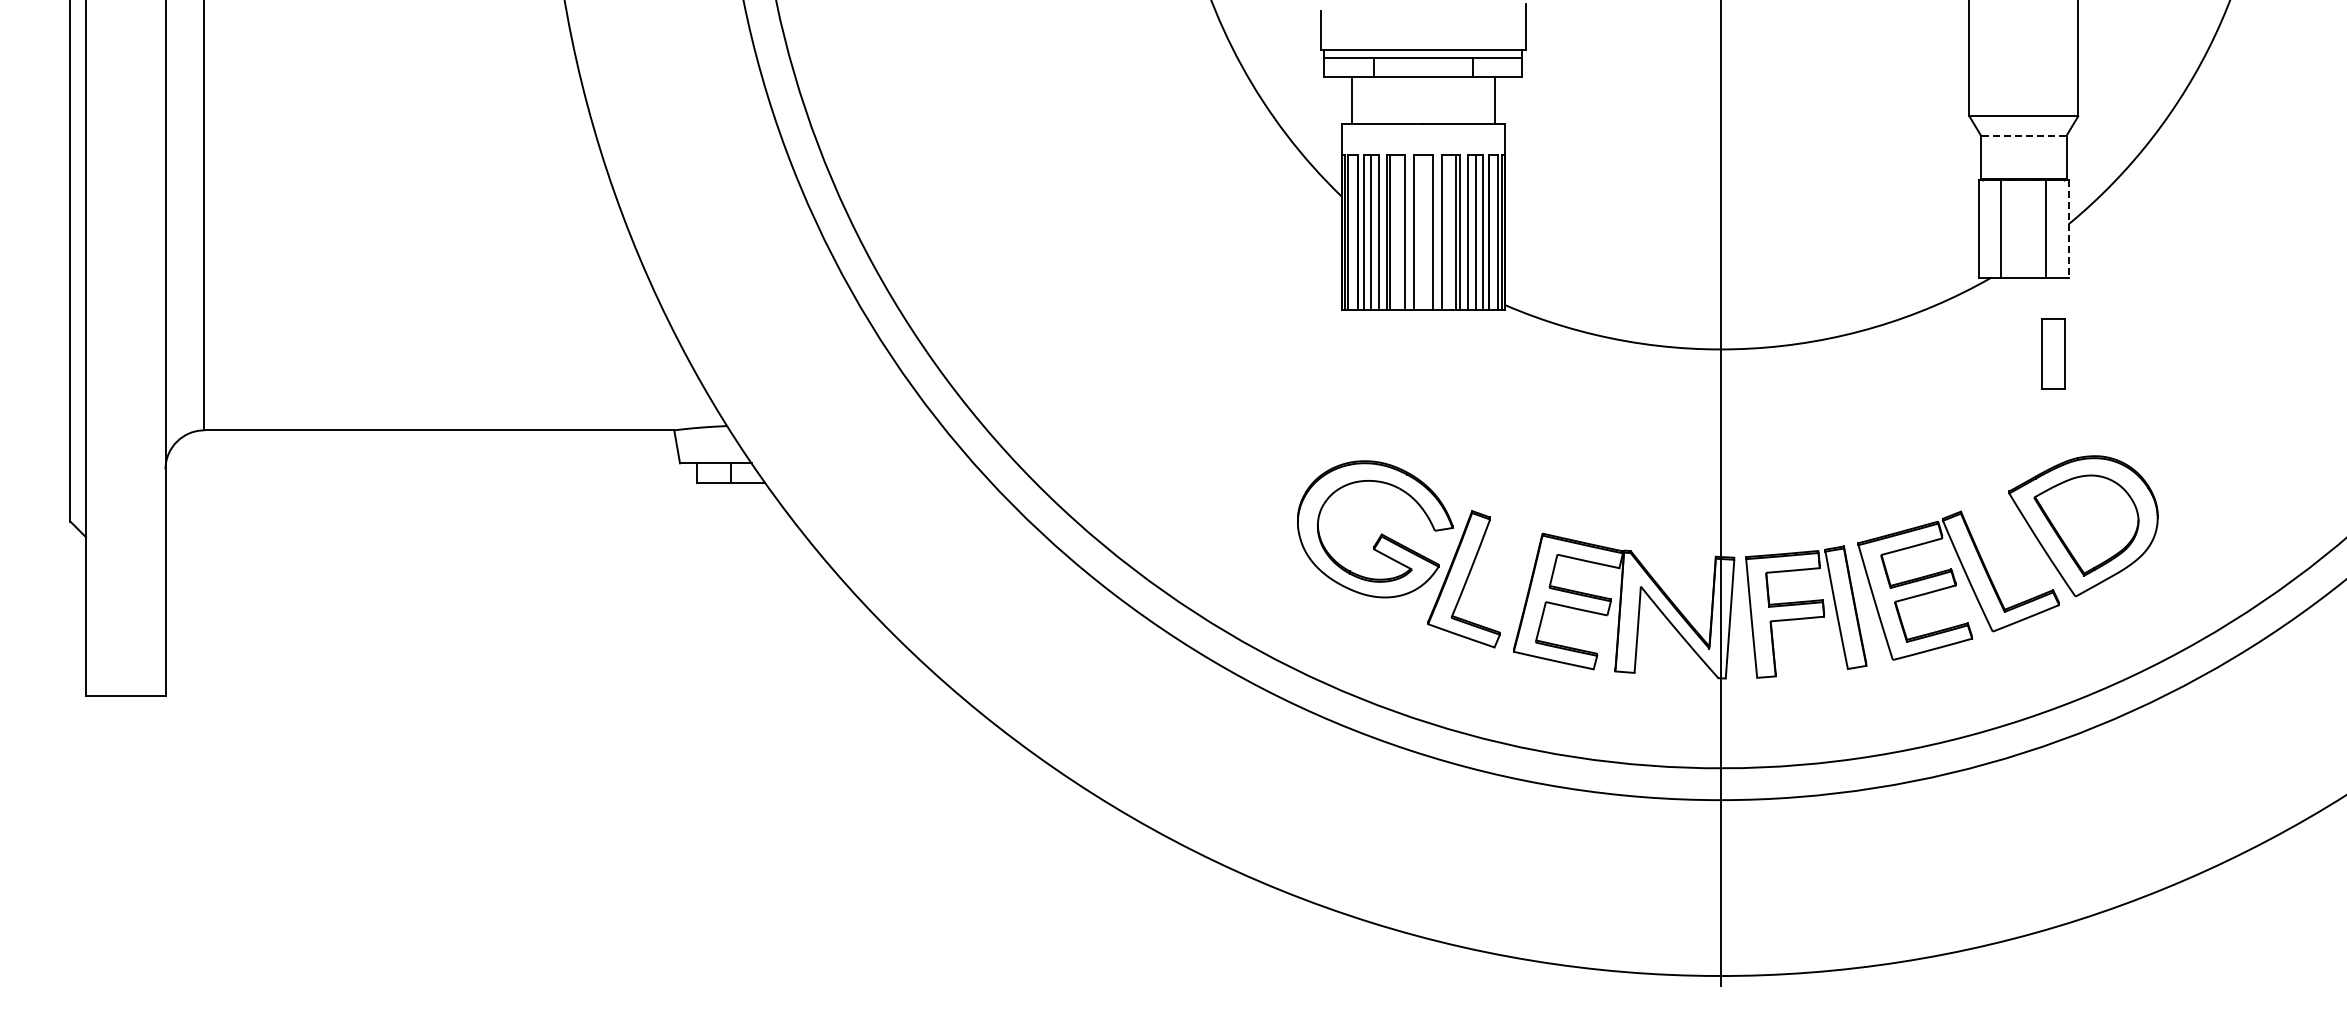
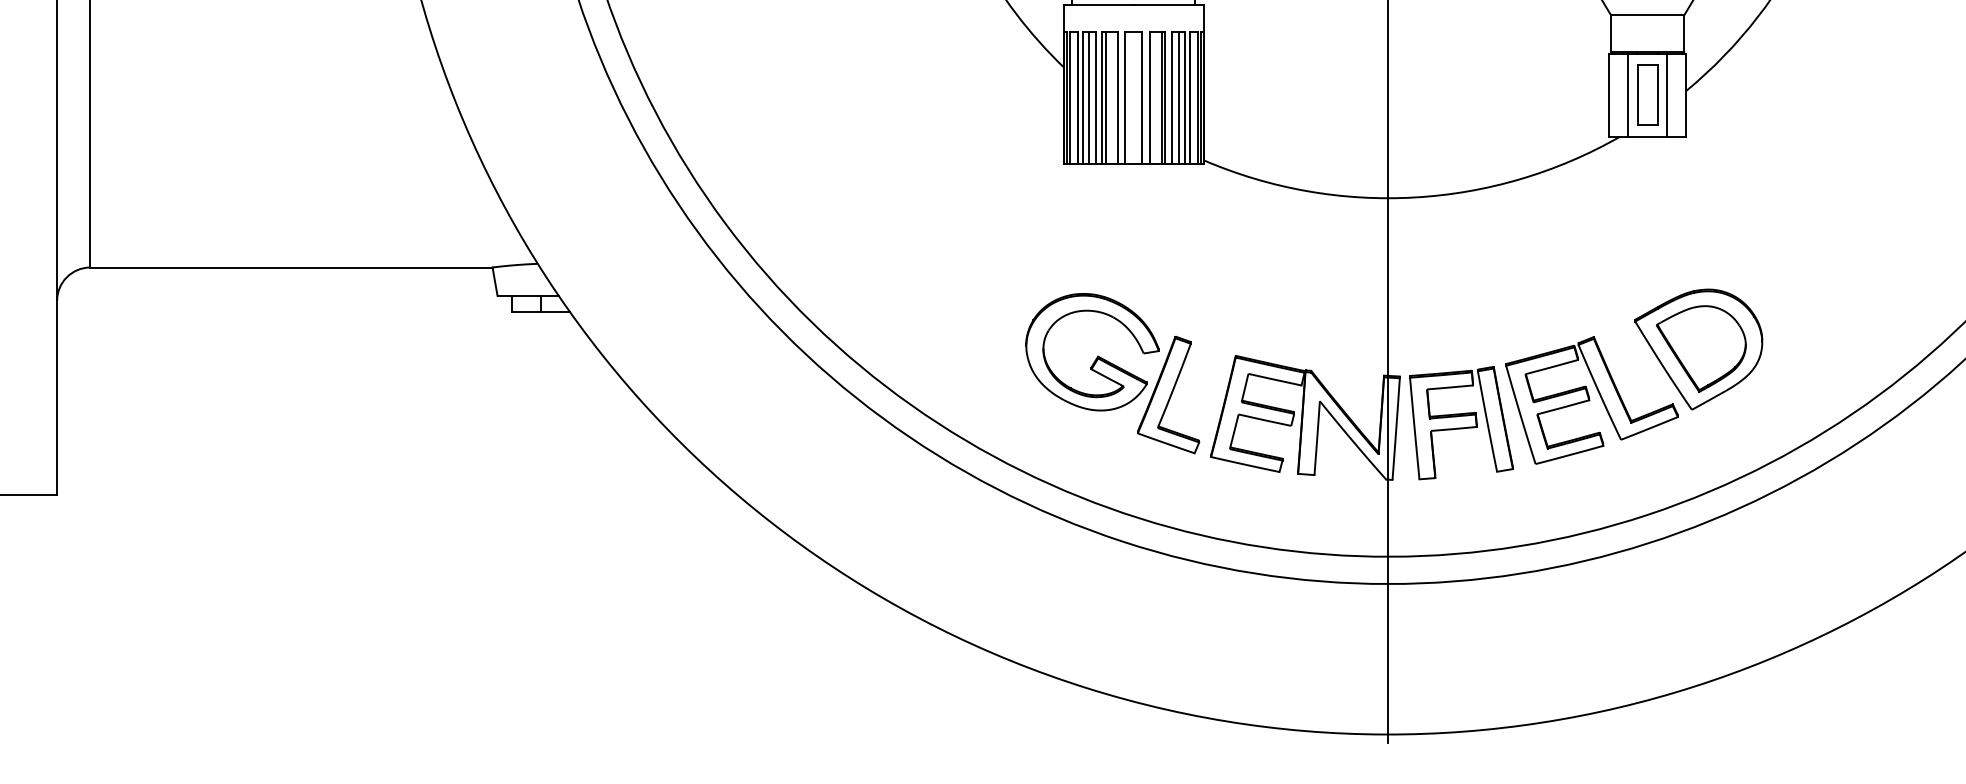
line: (2024, 135) -> (1648, 15), dashed -> solid
line: (2068, 229) -> (1685, 95), dashed -> solid
part: (2053, 353) -> (1647, 94), moved

